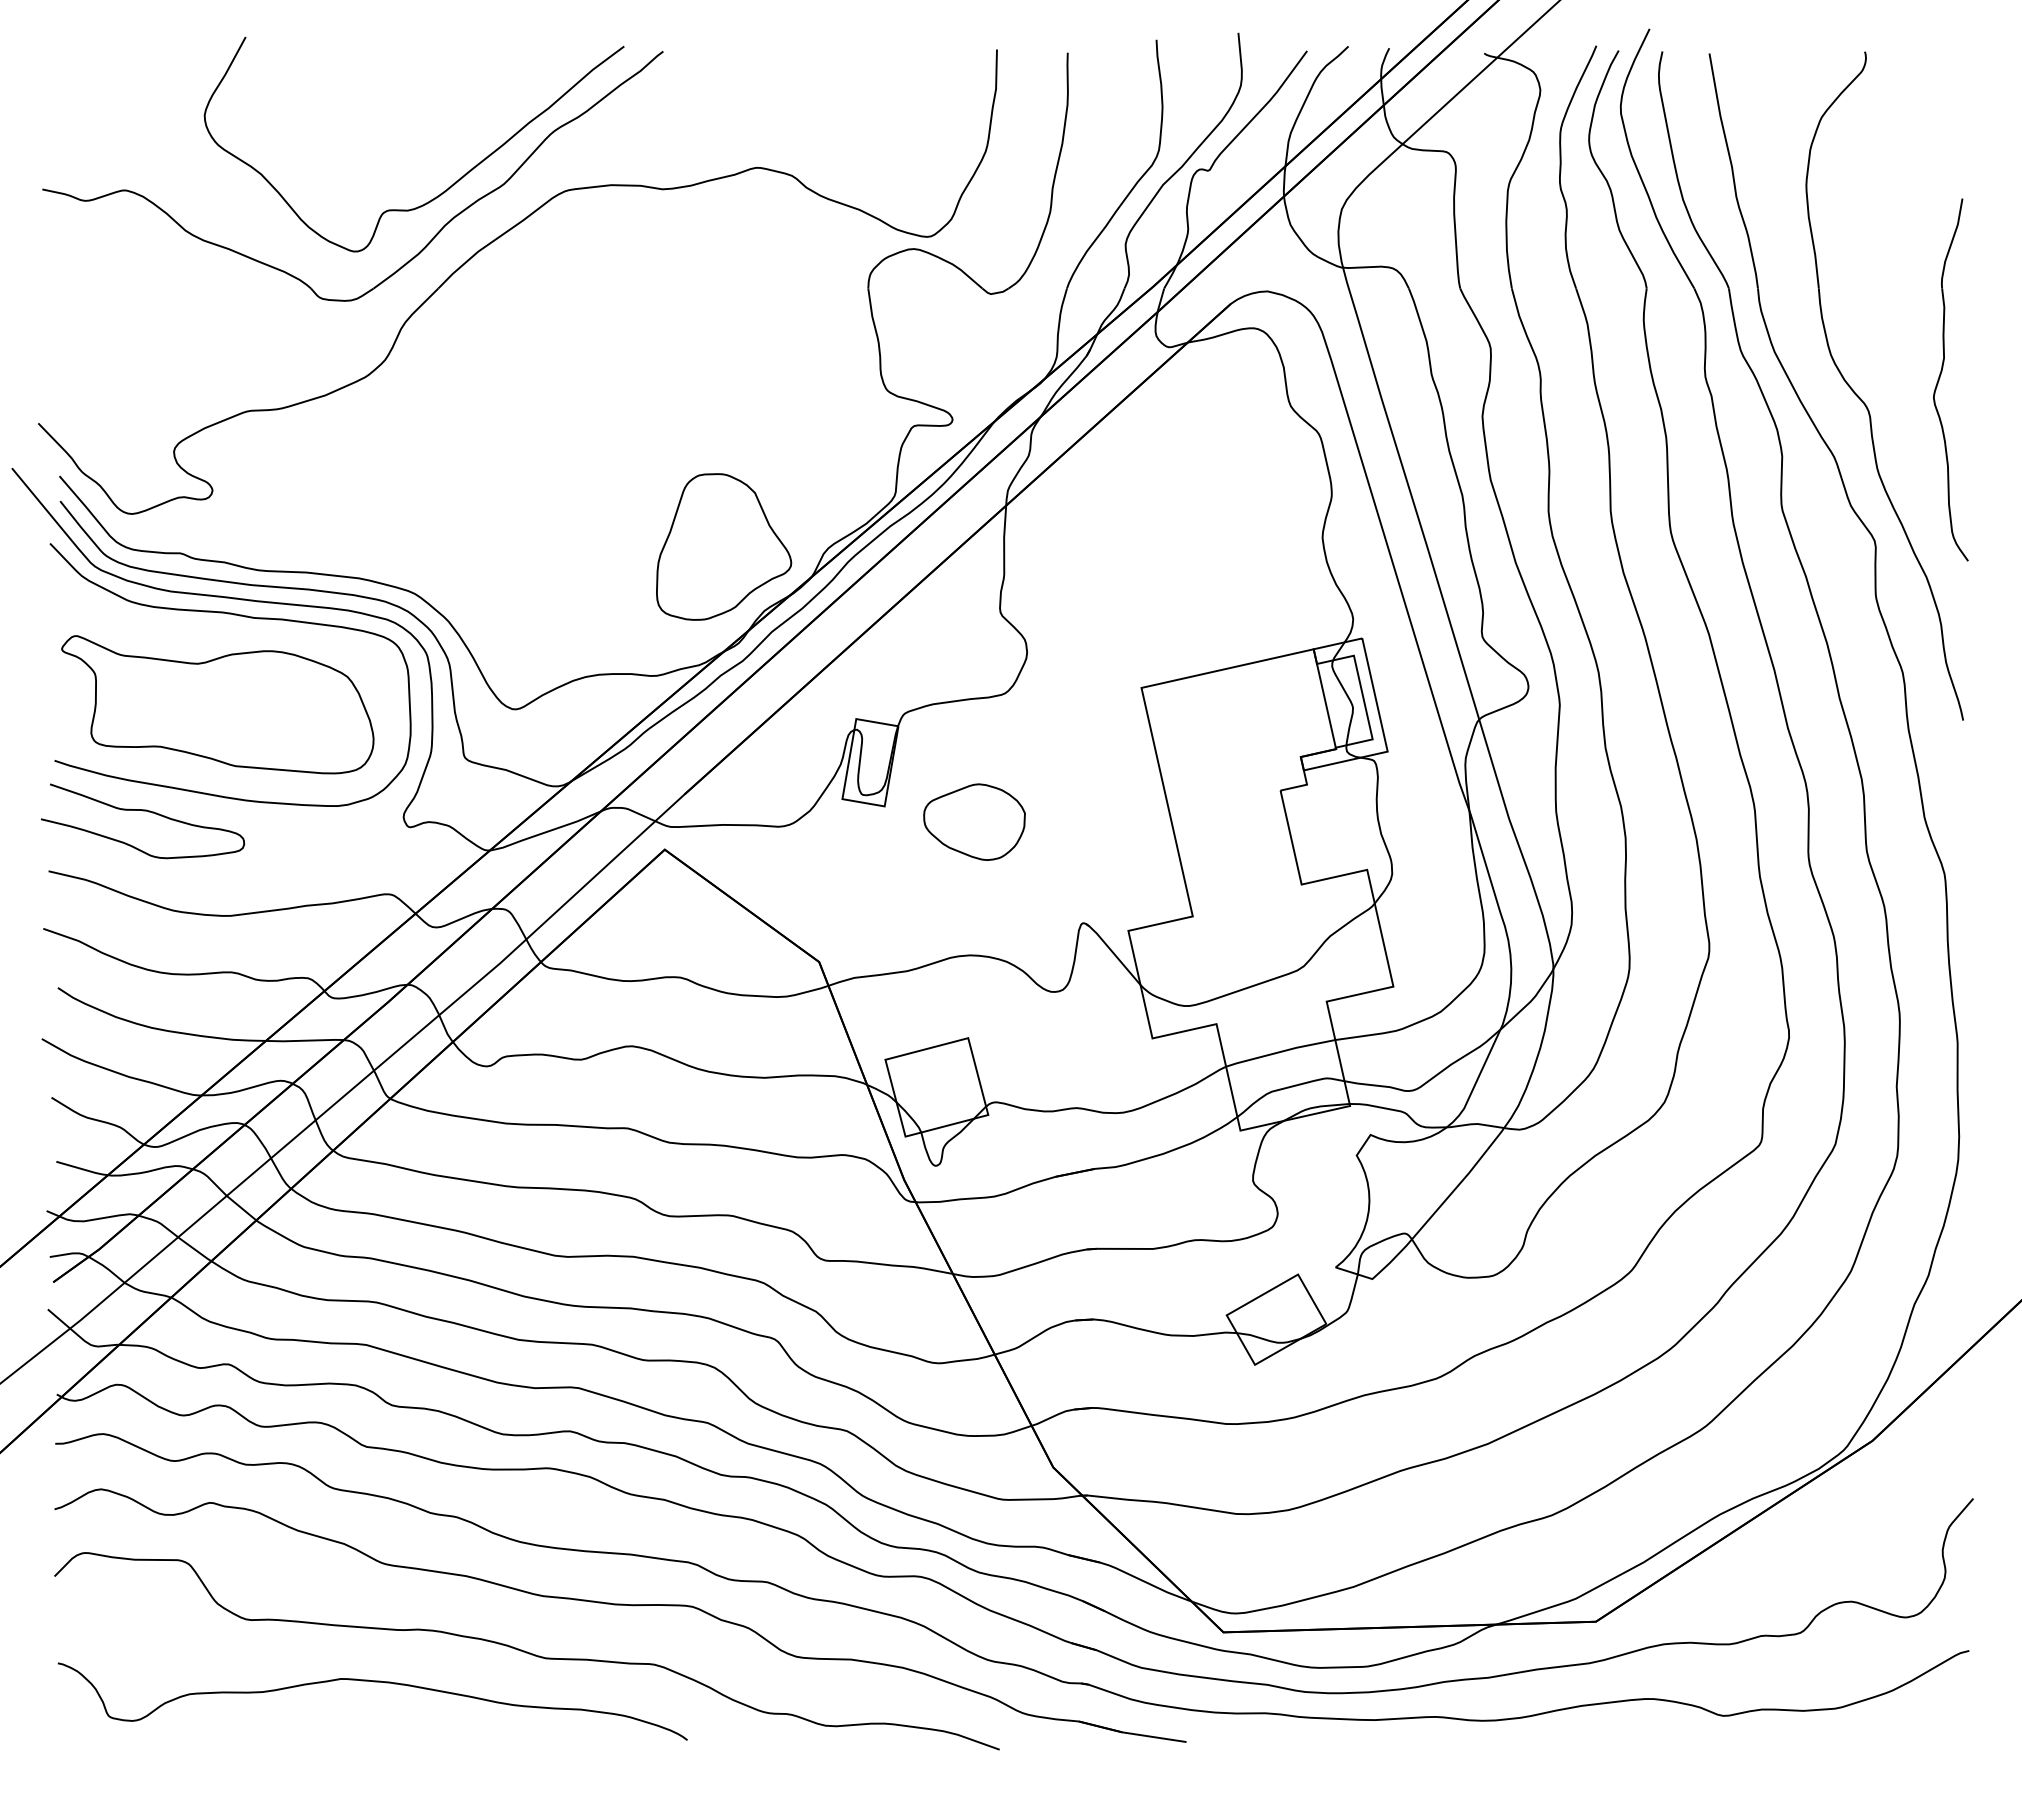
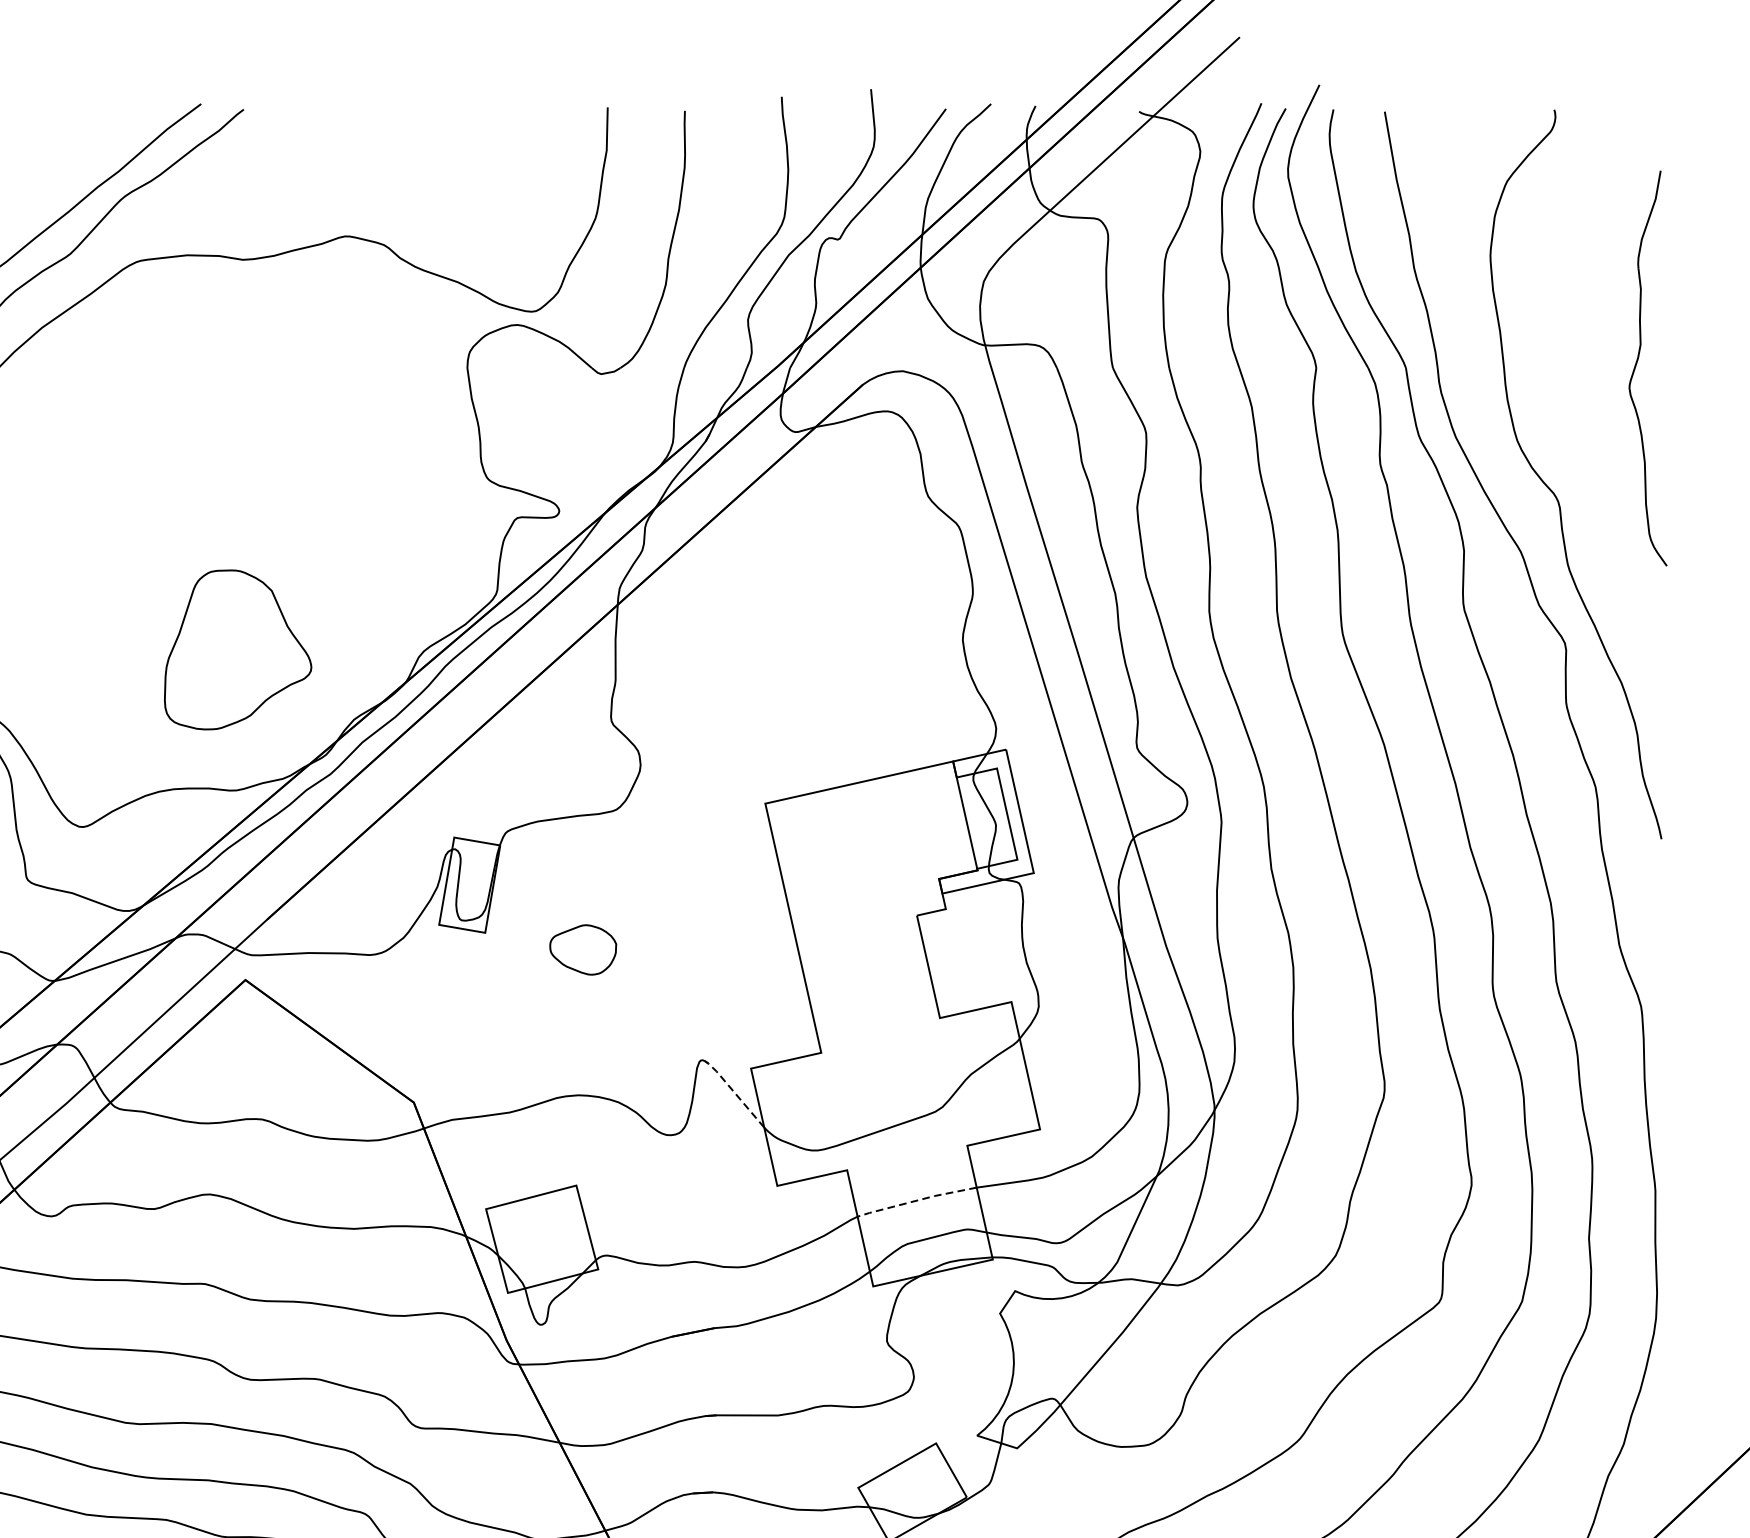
part: (1940, 377) -> (1636, 365), moved
part: (724, 546) -> (238, 649), moved
part: (974, 821) -> (583, 949), size x0.6
line: (1112, 952) -> (733, 1092), solid -> dashed
line: (1280, 1052) -> (916, 1201), solid -> dashed

